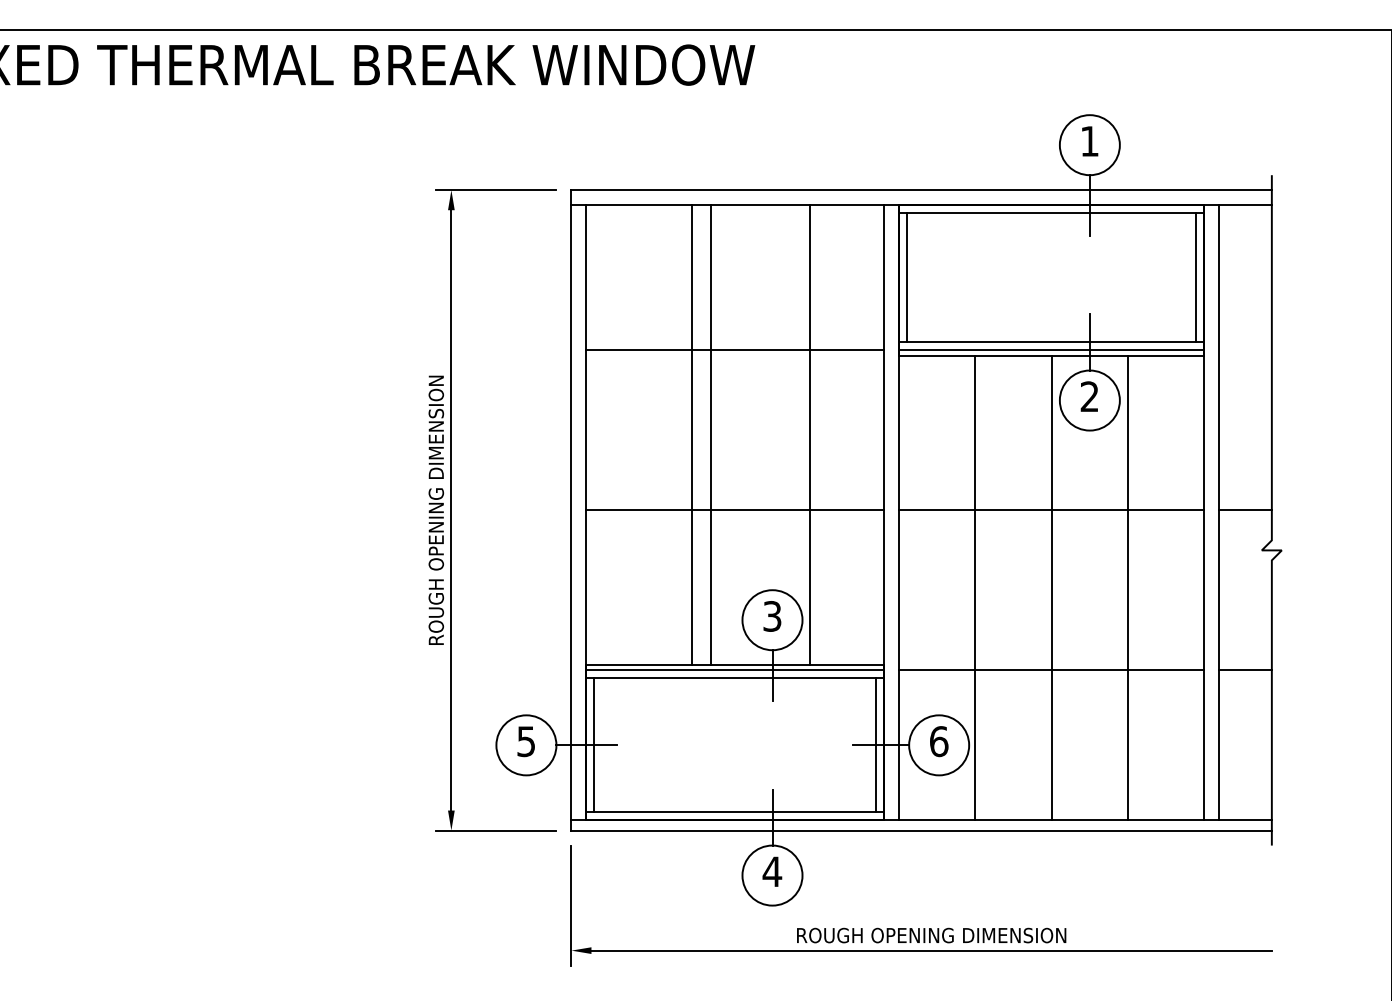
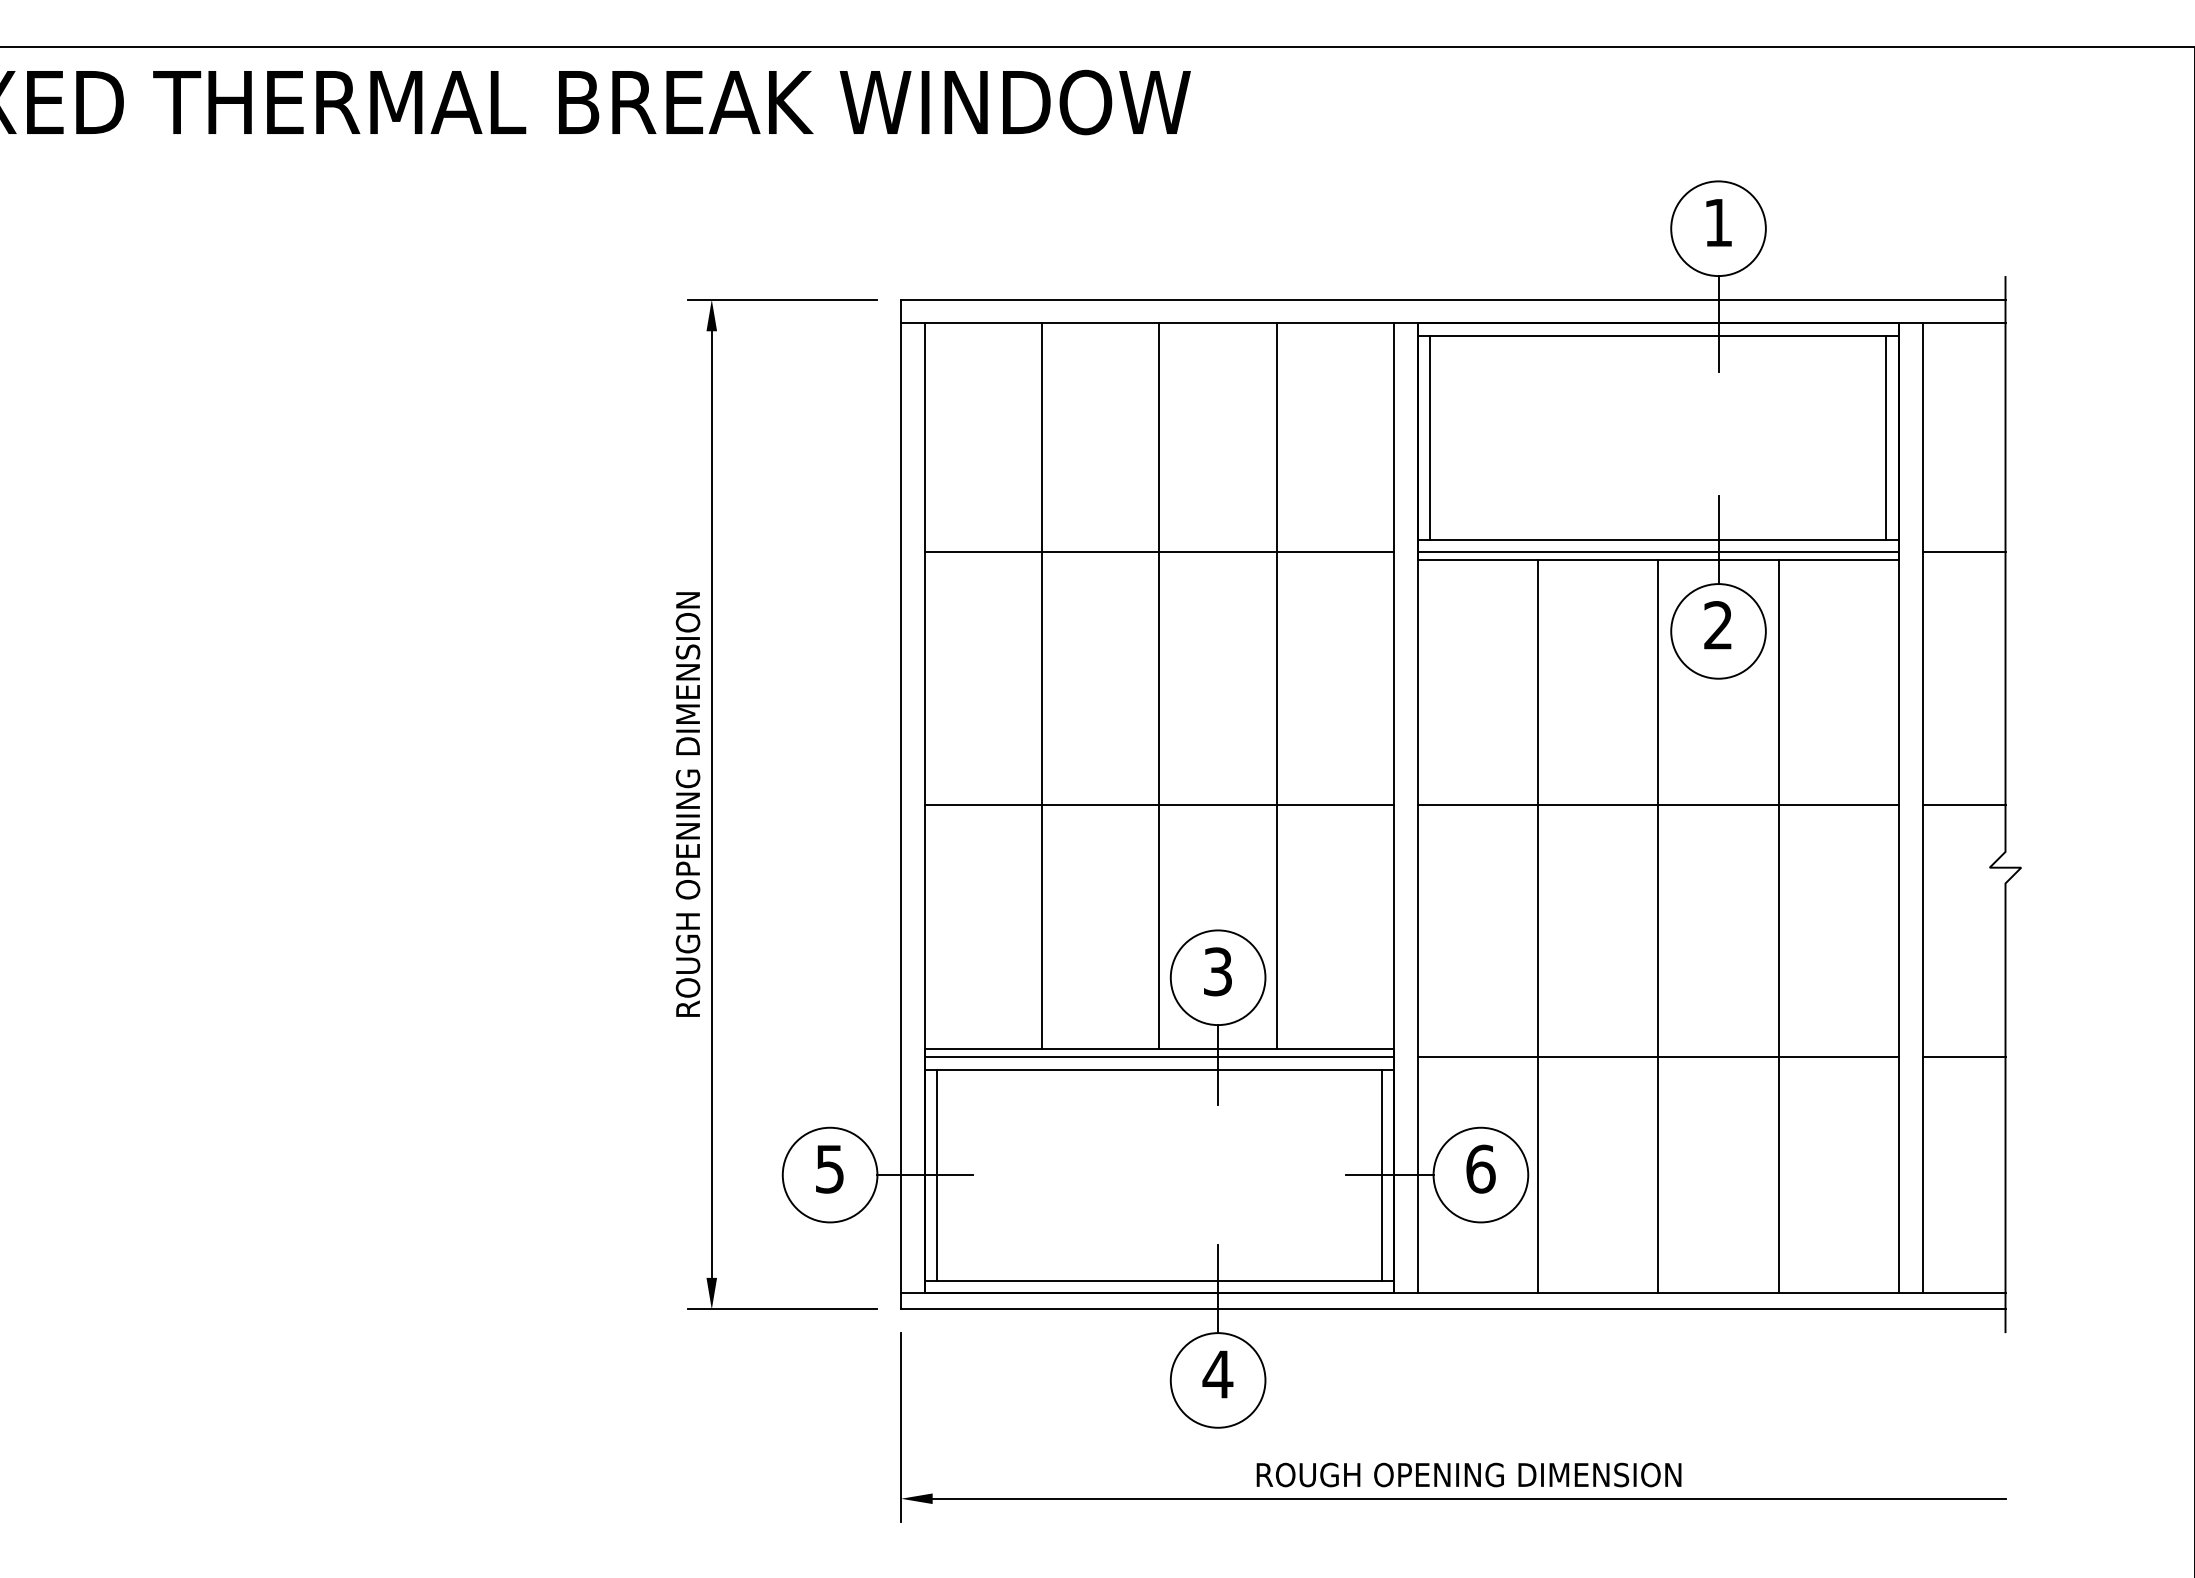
line: (1245, 350) -> (1963, 552), added
line: (692, 435) -> (1159, 686), moved
line: (710, 435) -> (1041, 686), moved

